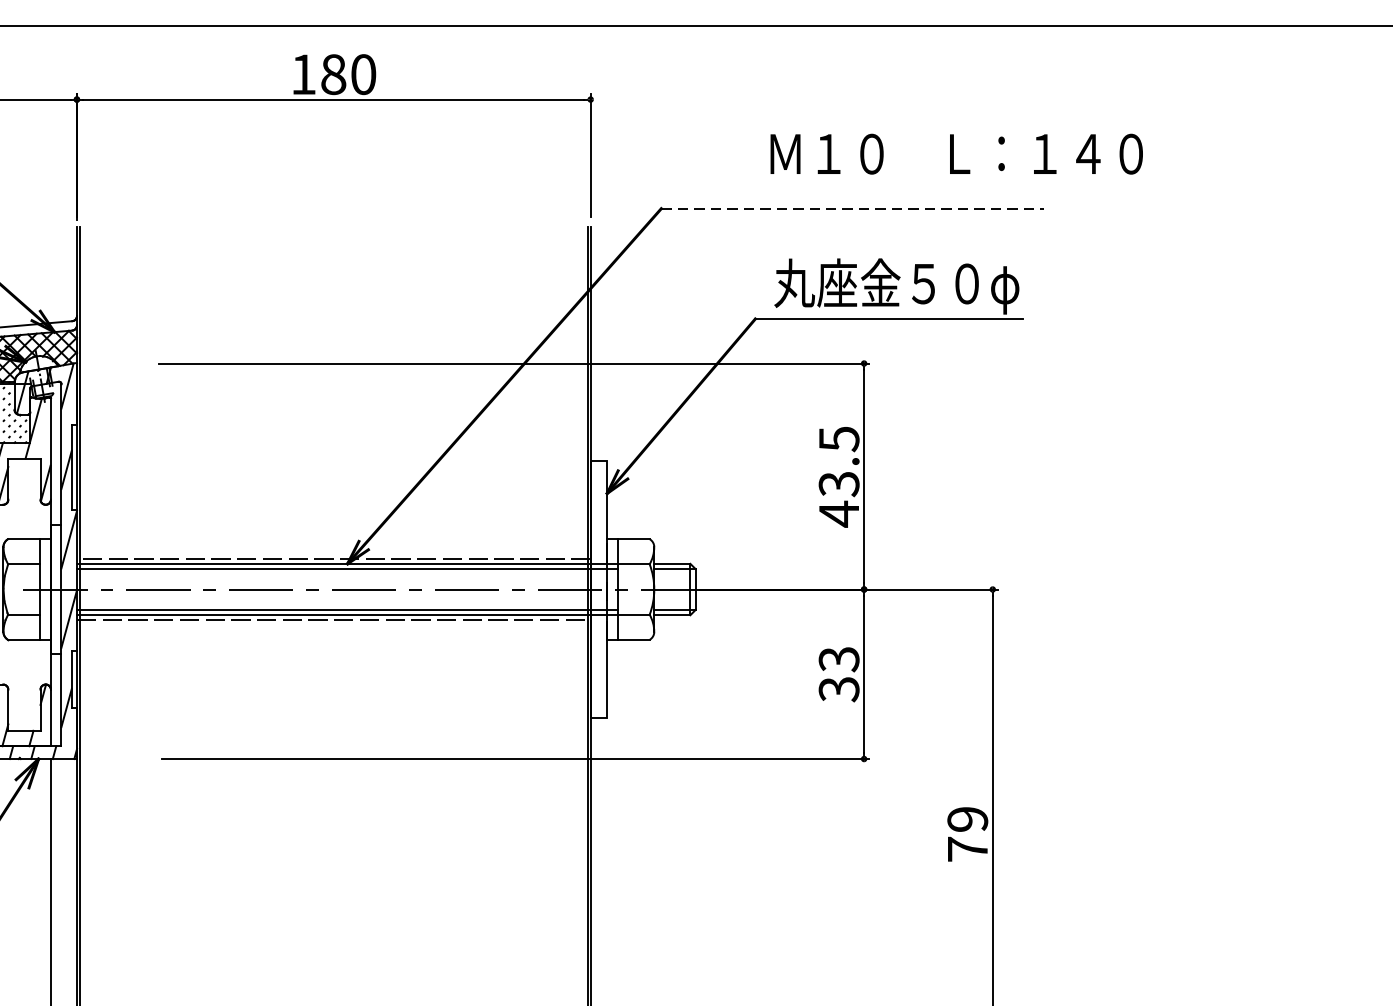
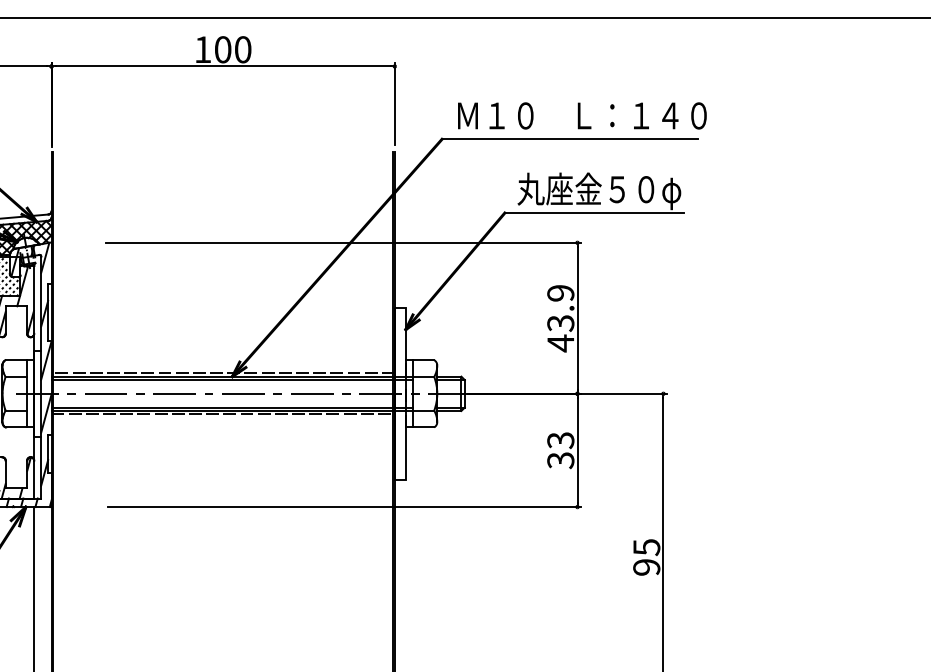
text: (332, 74) -> (222, 49), 180 -> 100
text: (956, 153) -> (582, 115), moved
line: (852, 208) -> (569, 139), dashed -> solid
text: (838, 439) -> (560, 293), 43.5 -> 43.9
text: (967, 834) -> (646, 557), 79 -> 95

